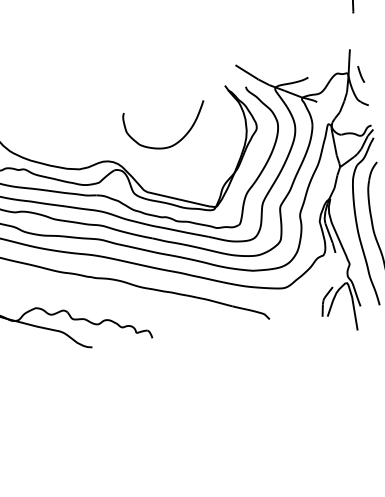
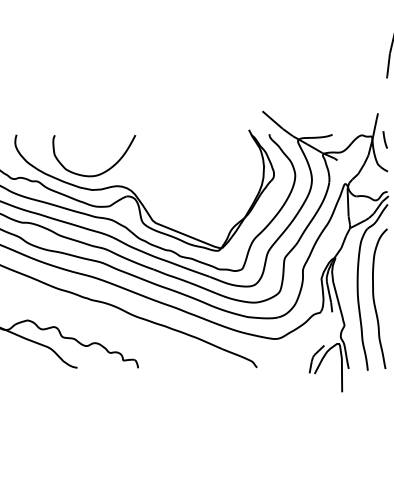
curve: (175, 142) -> (101, 172), moved

